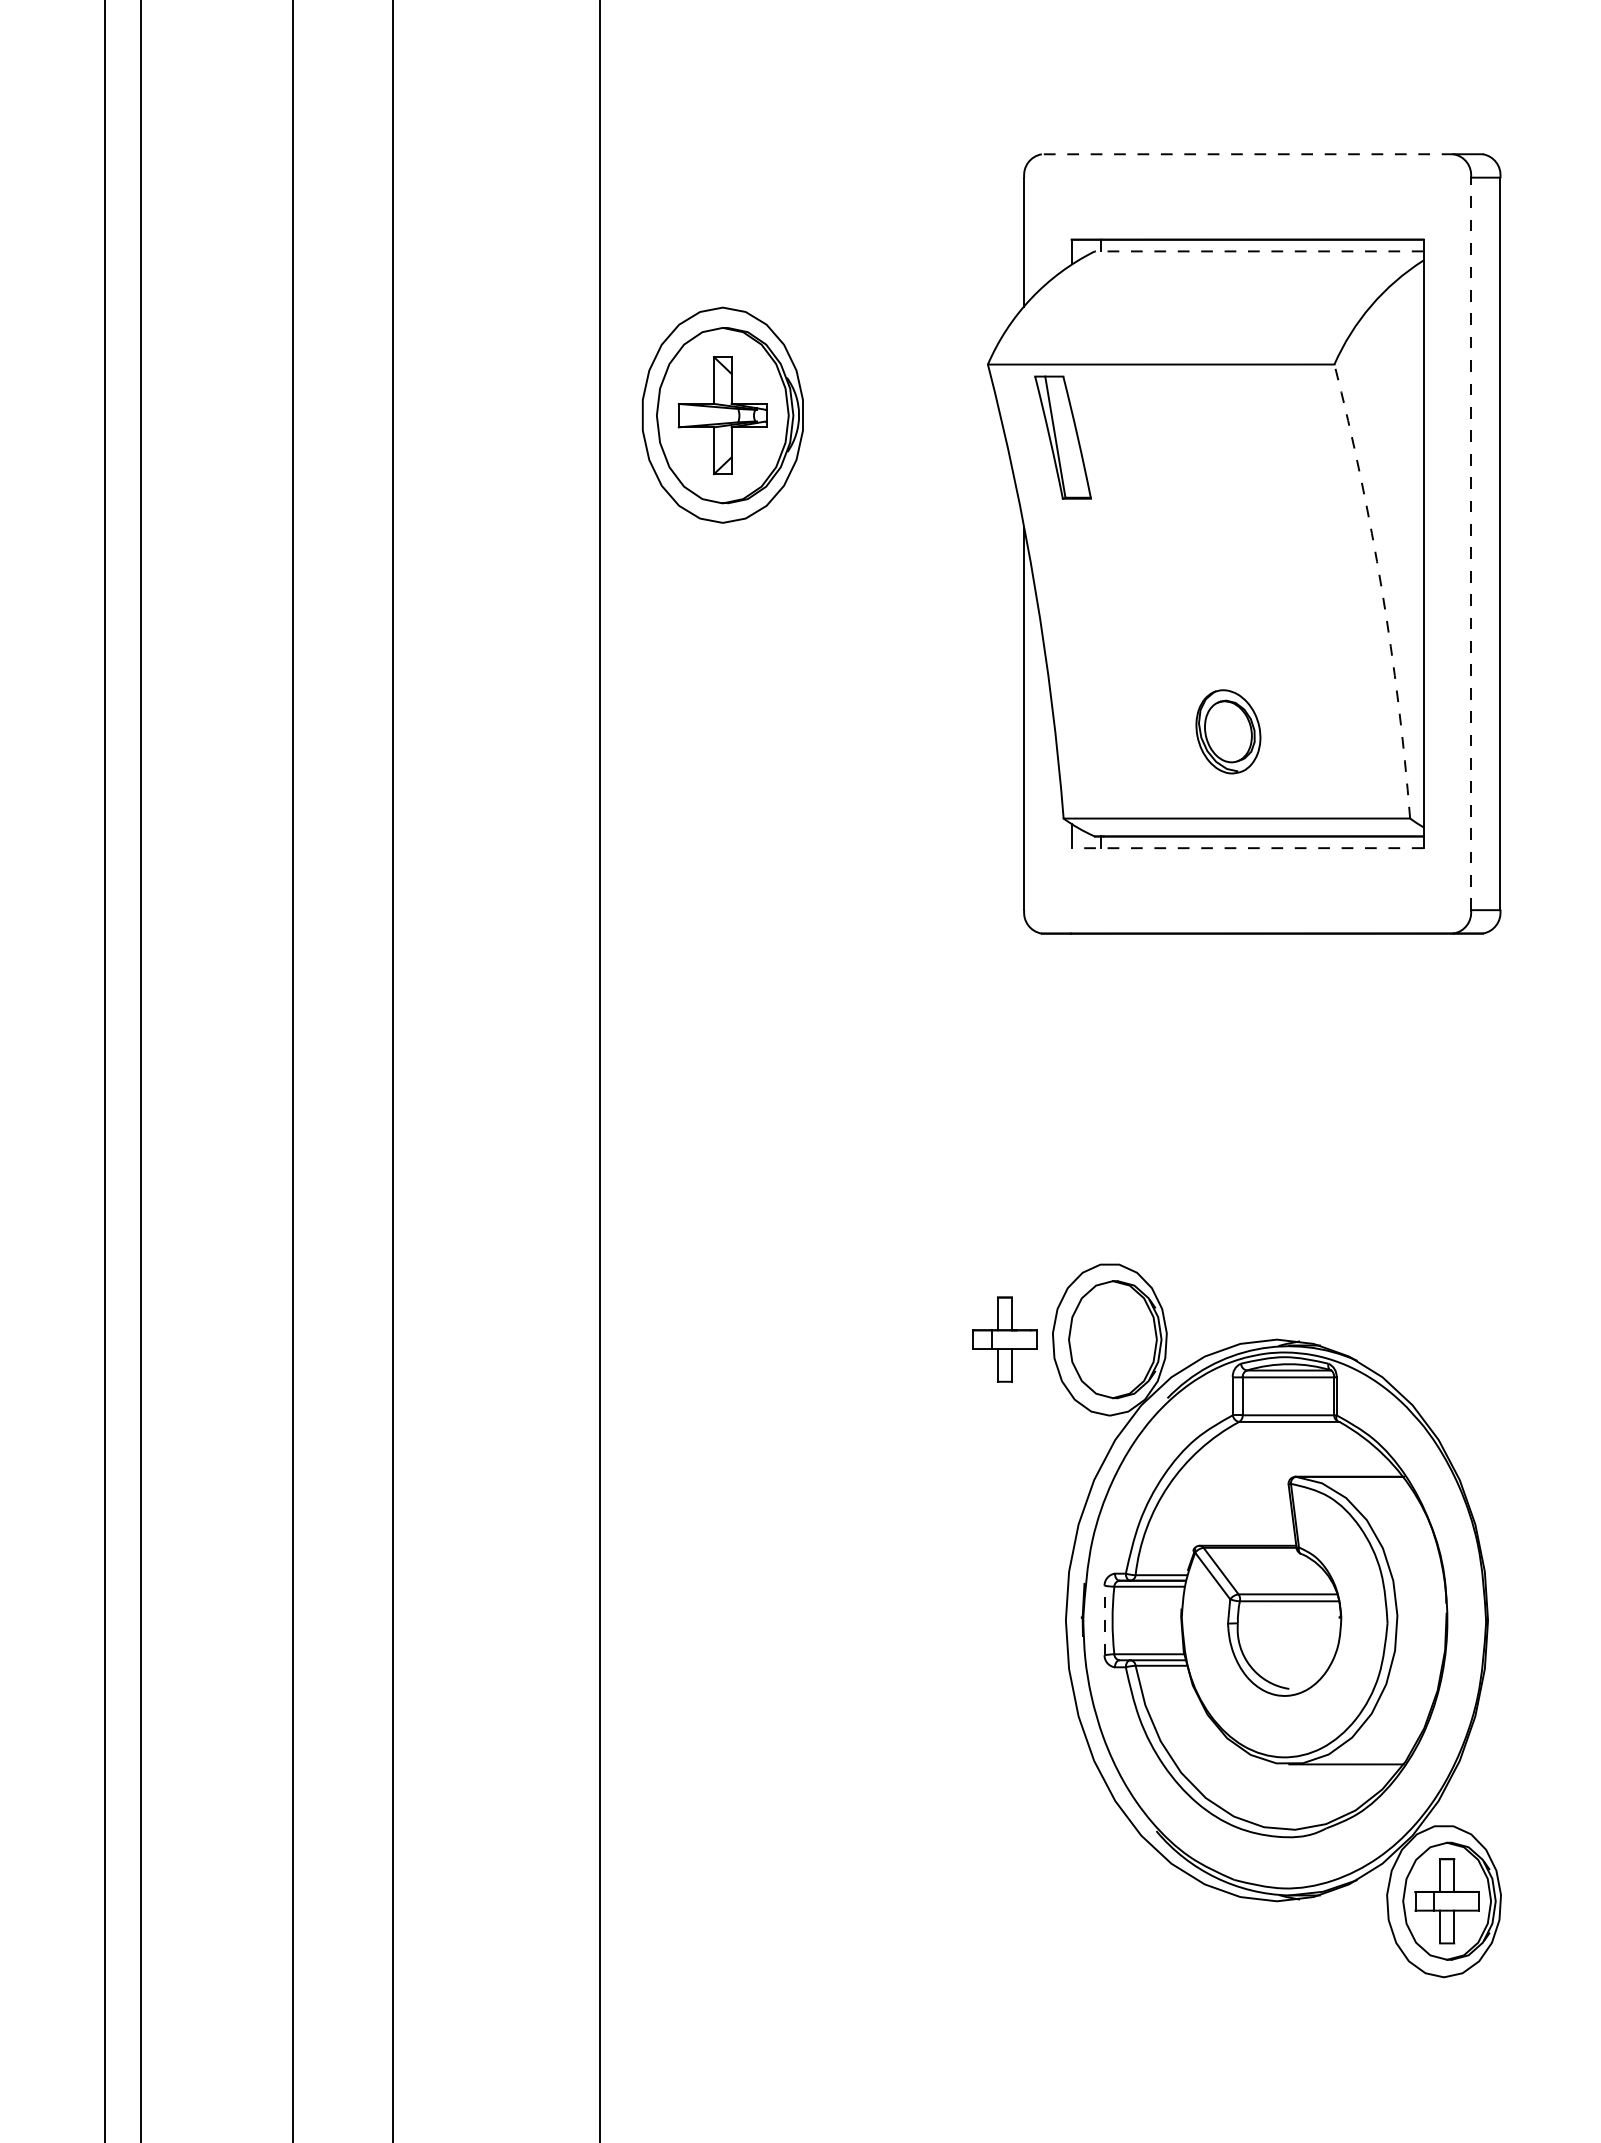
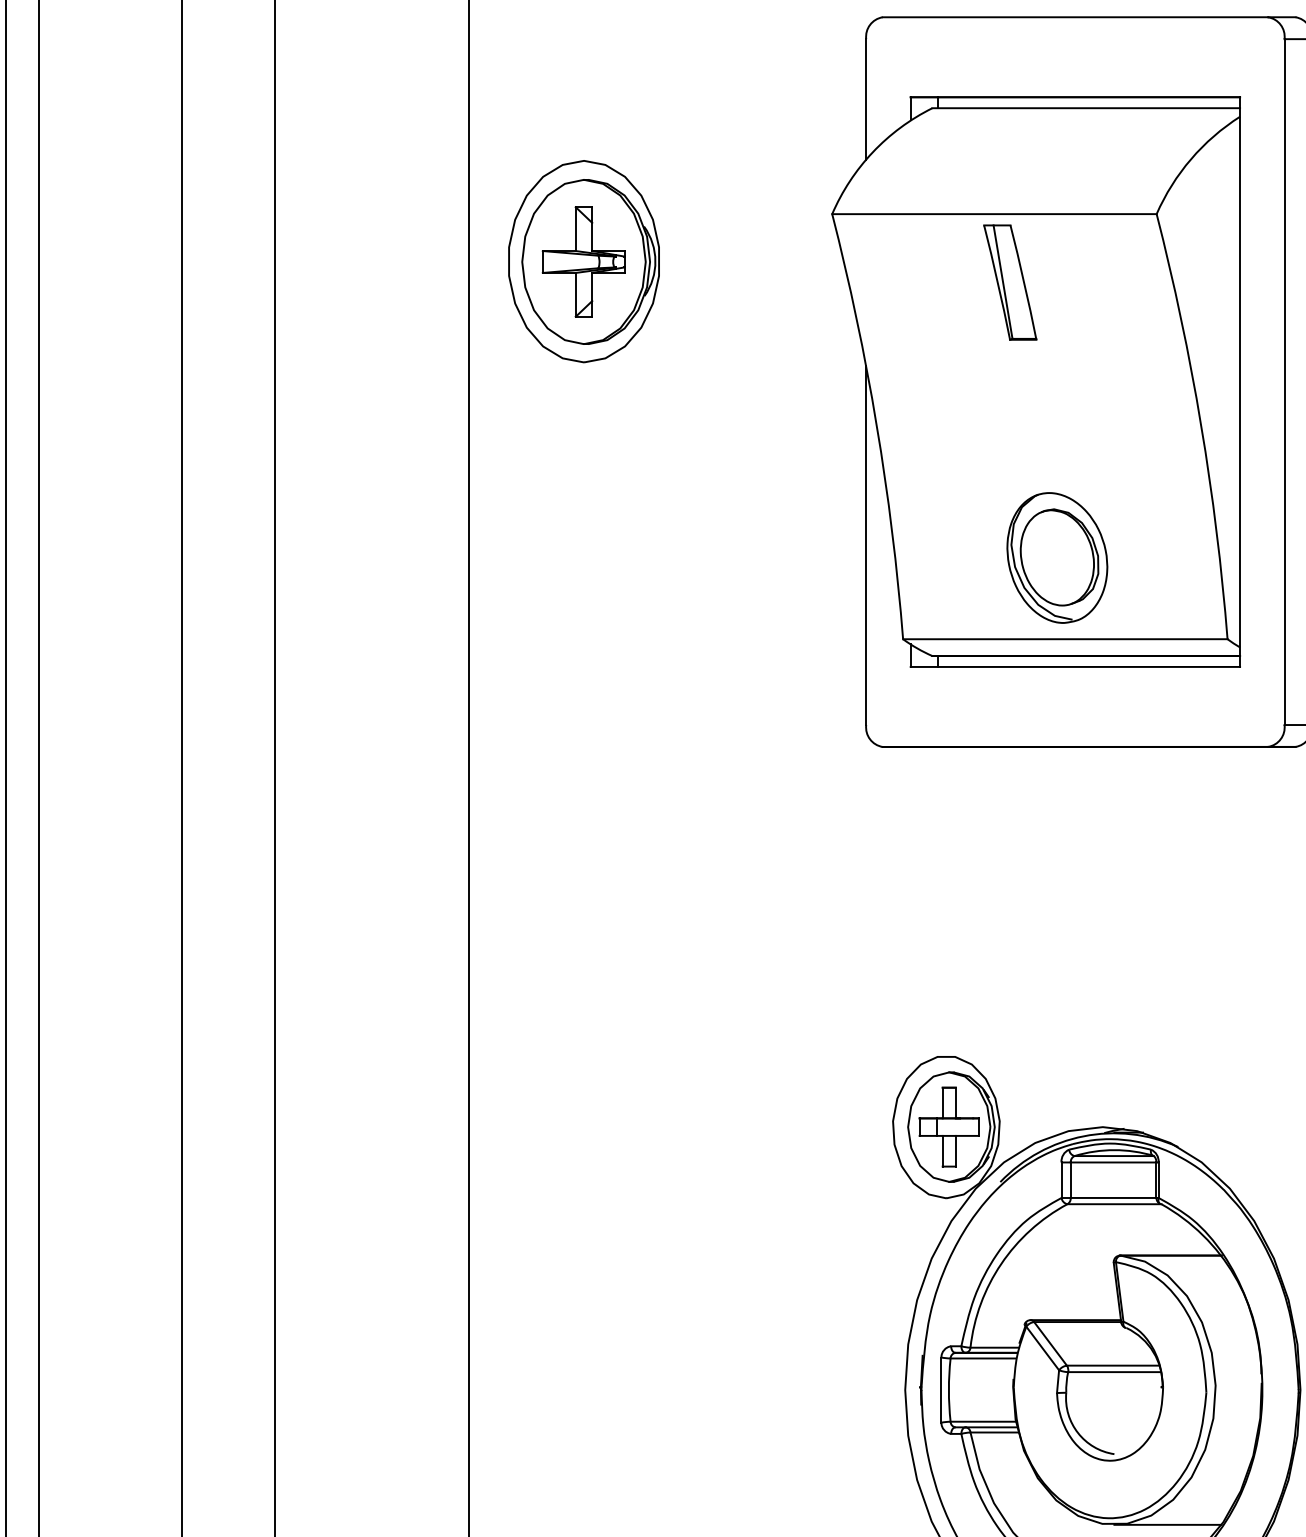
line: (1247, 154) -> (1075, 17), dashed -> solid
line: (1258, 251) -> (1085, 108), dashed -> solid
part: (1062, 437) -> (1009, 282), moved
line: (1471, 543) -> (1284, 381), dashed -> solid
arc: (1381, 589) -> (1200, 424), dashed -> solid
part: (1228, 731) -> (1057, 557), size x1.67
line: (1247, 848) -> (1075, 667), dashed -> solid
part: (1004, 1339) -> (948, 1126), moved
line: (1104, 1620) -> (941, 1390), dashed -> solid

